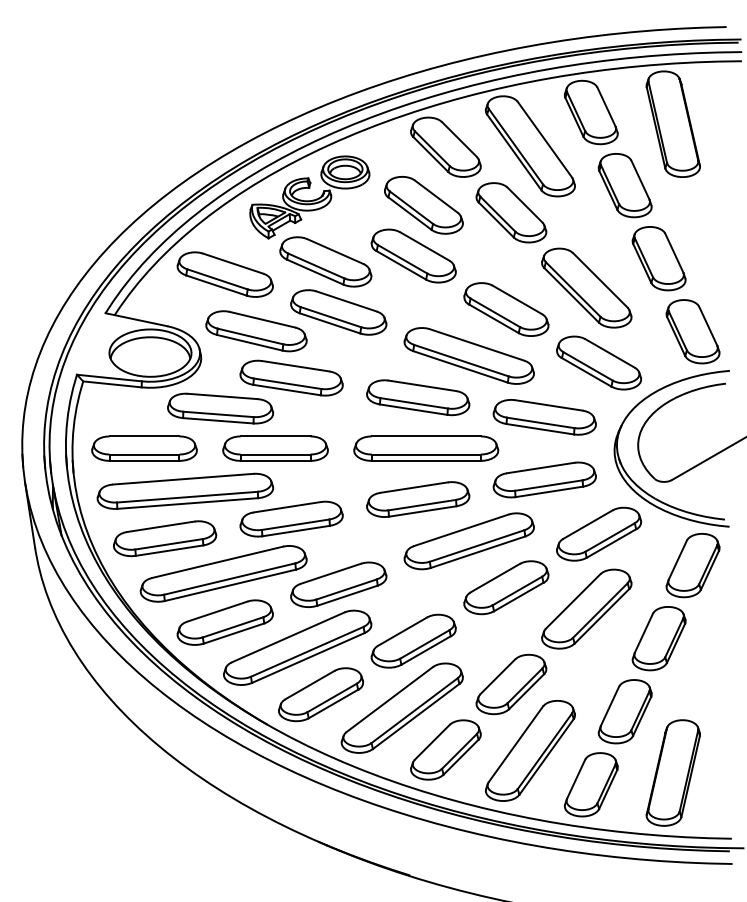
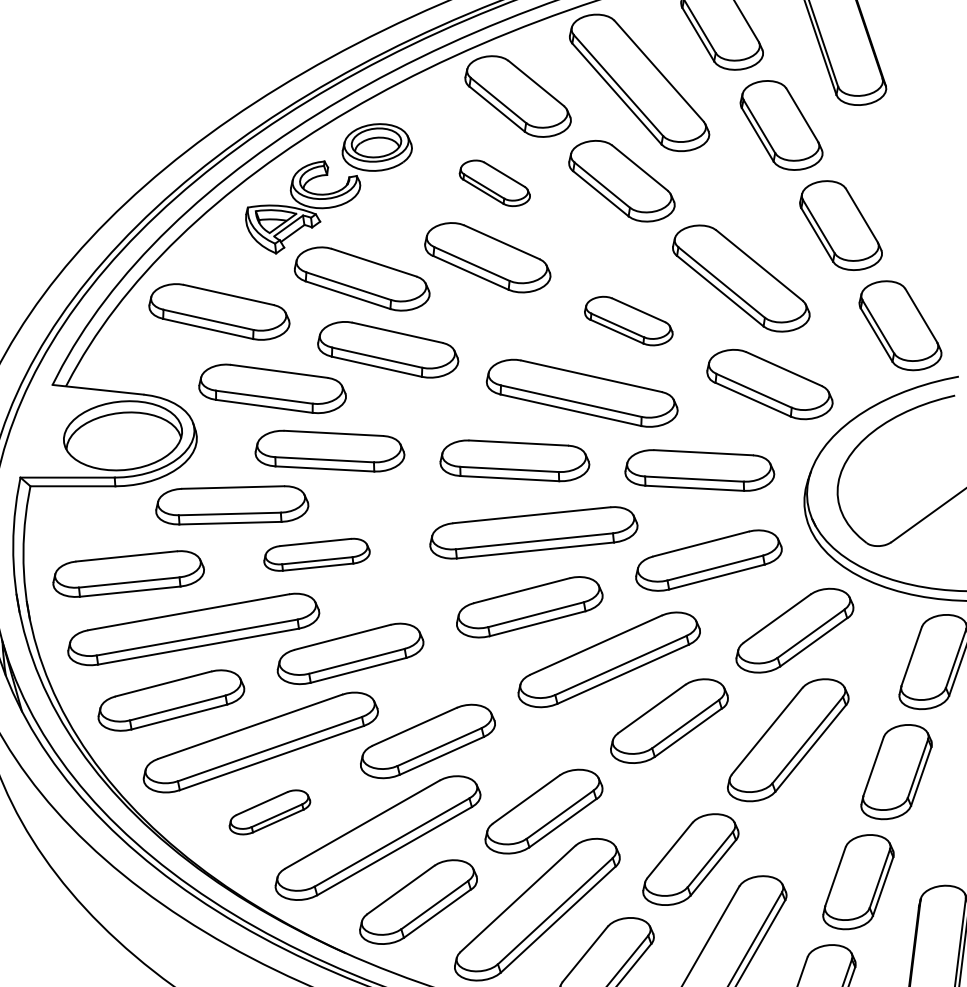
part: (423, 205) -> (494, 183), size x0.6
part: (506, 309) -> (628, 321), size x0.7
part: (275, 448) -> (316, 554), size x0.7
part: (224, 622) -> (268, 812), size x0.6

